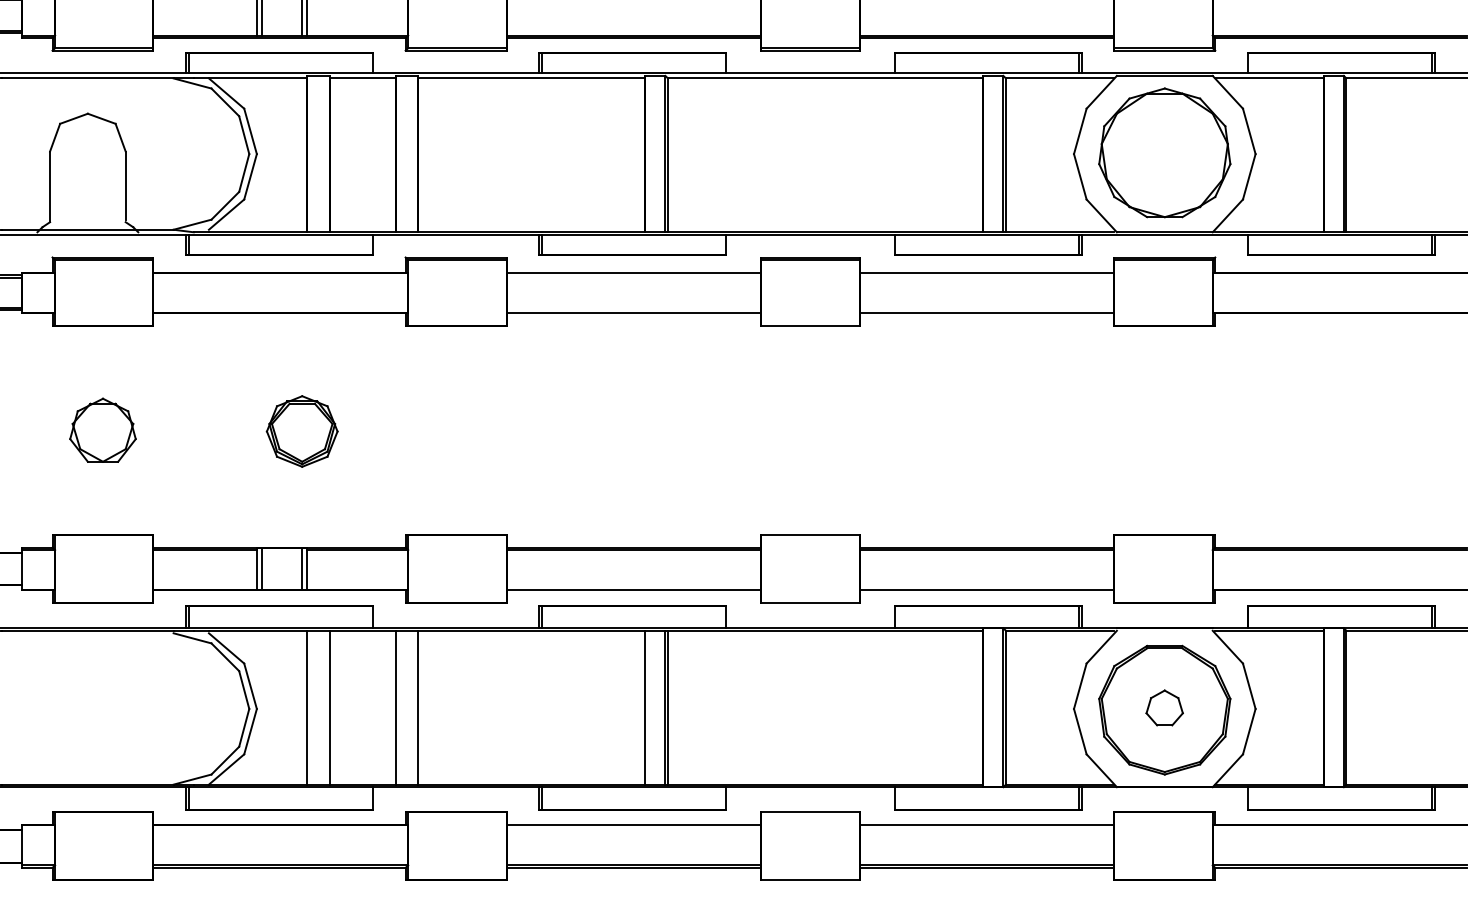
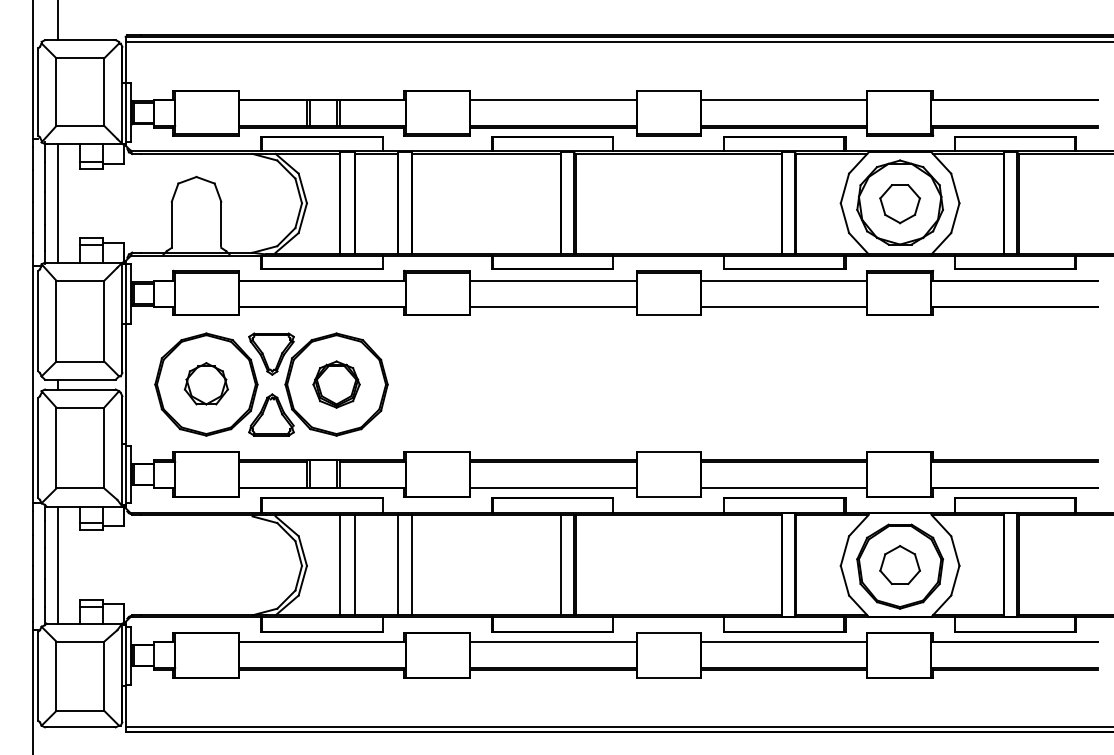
part: (1163, 155) -> (899, 204), added
part: (202, 417) -> (271, 375), added
part: (1163, 708) -> (899, 565), size x1.67

